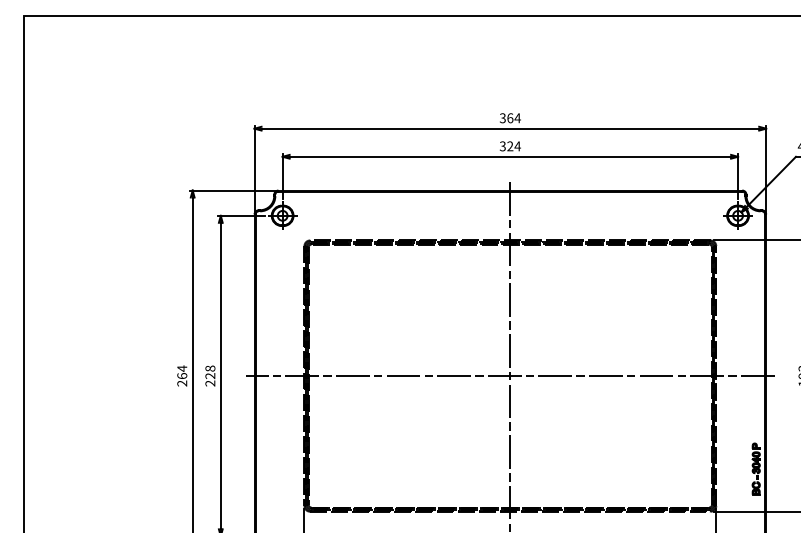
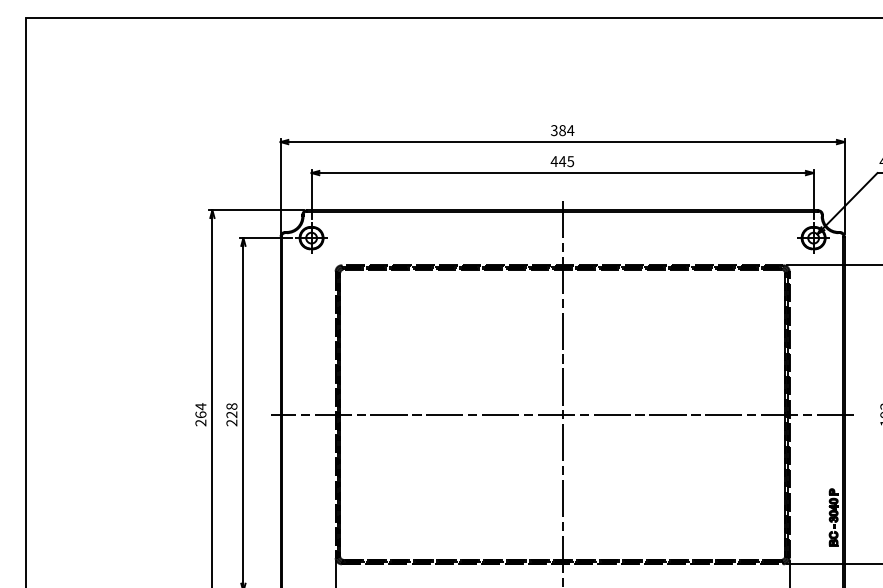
text: (510, 118) -> (562, 130), 364 -> 384
text: (509, 146) -> (561, 161), 324 -> 445

